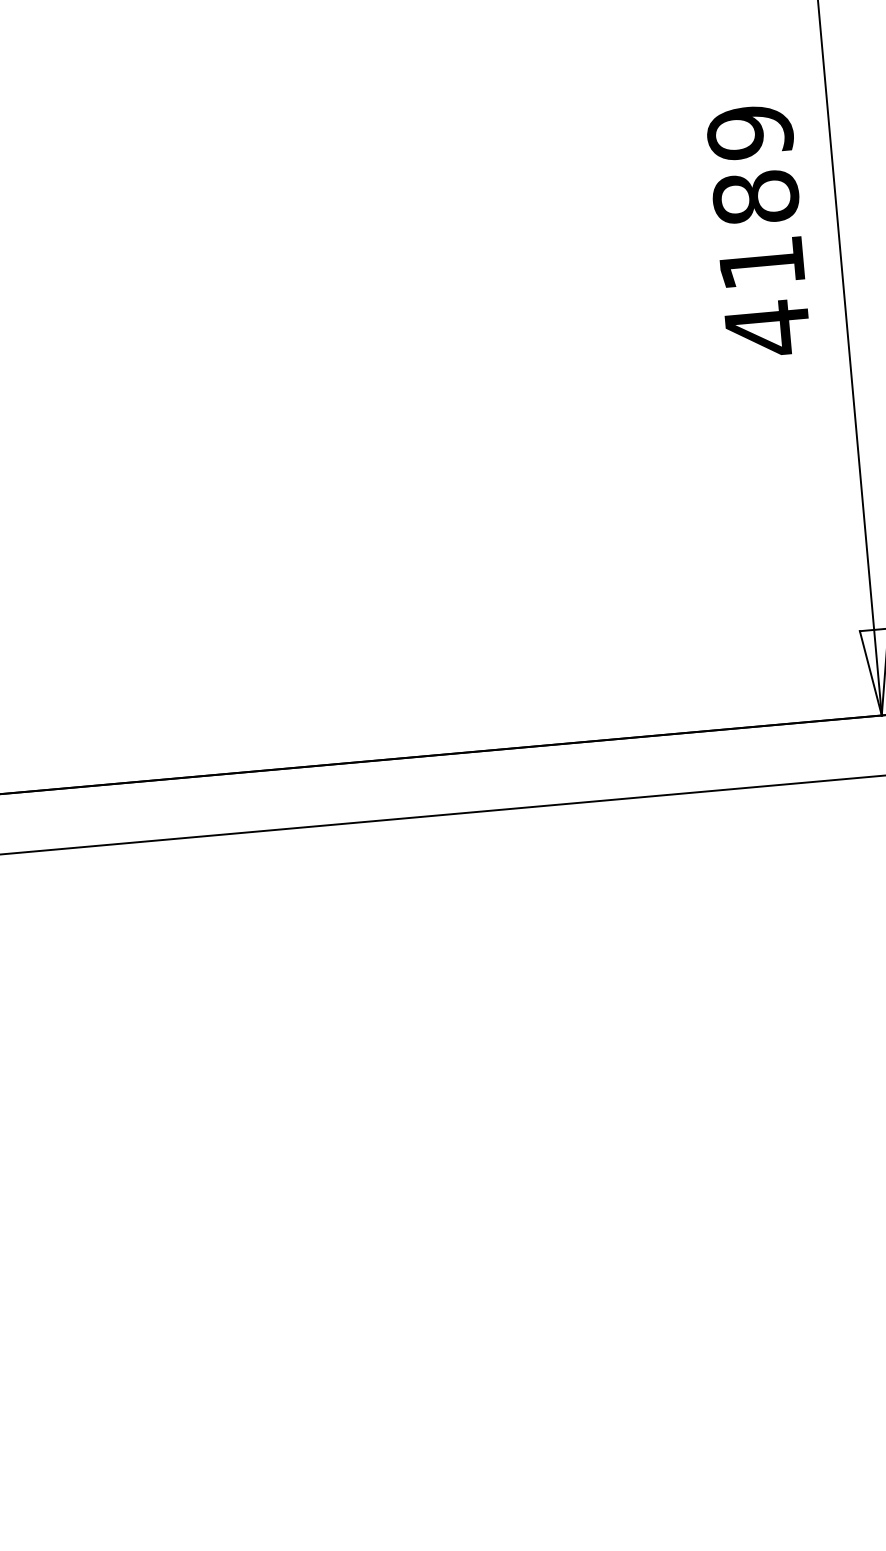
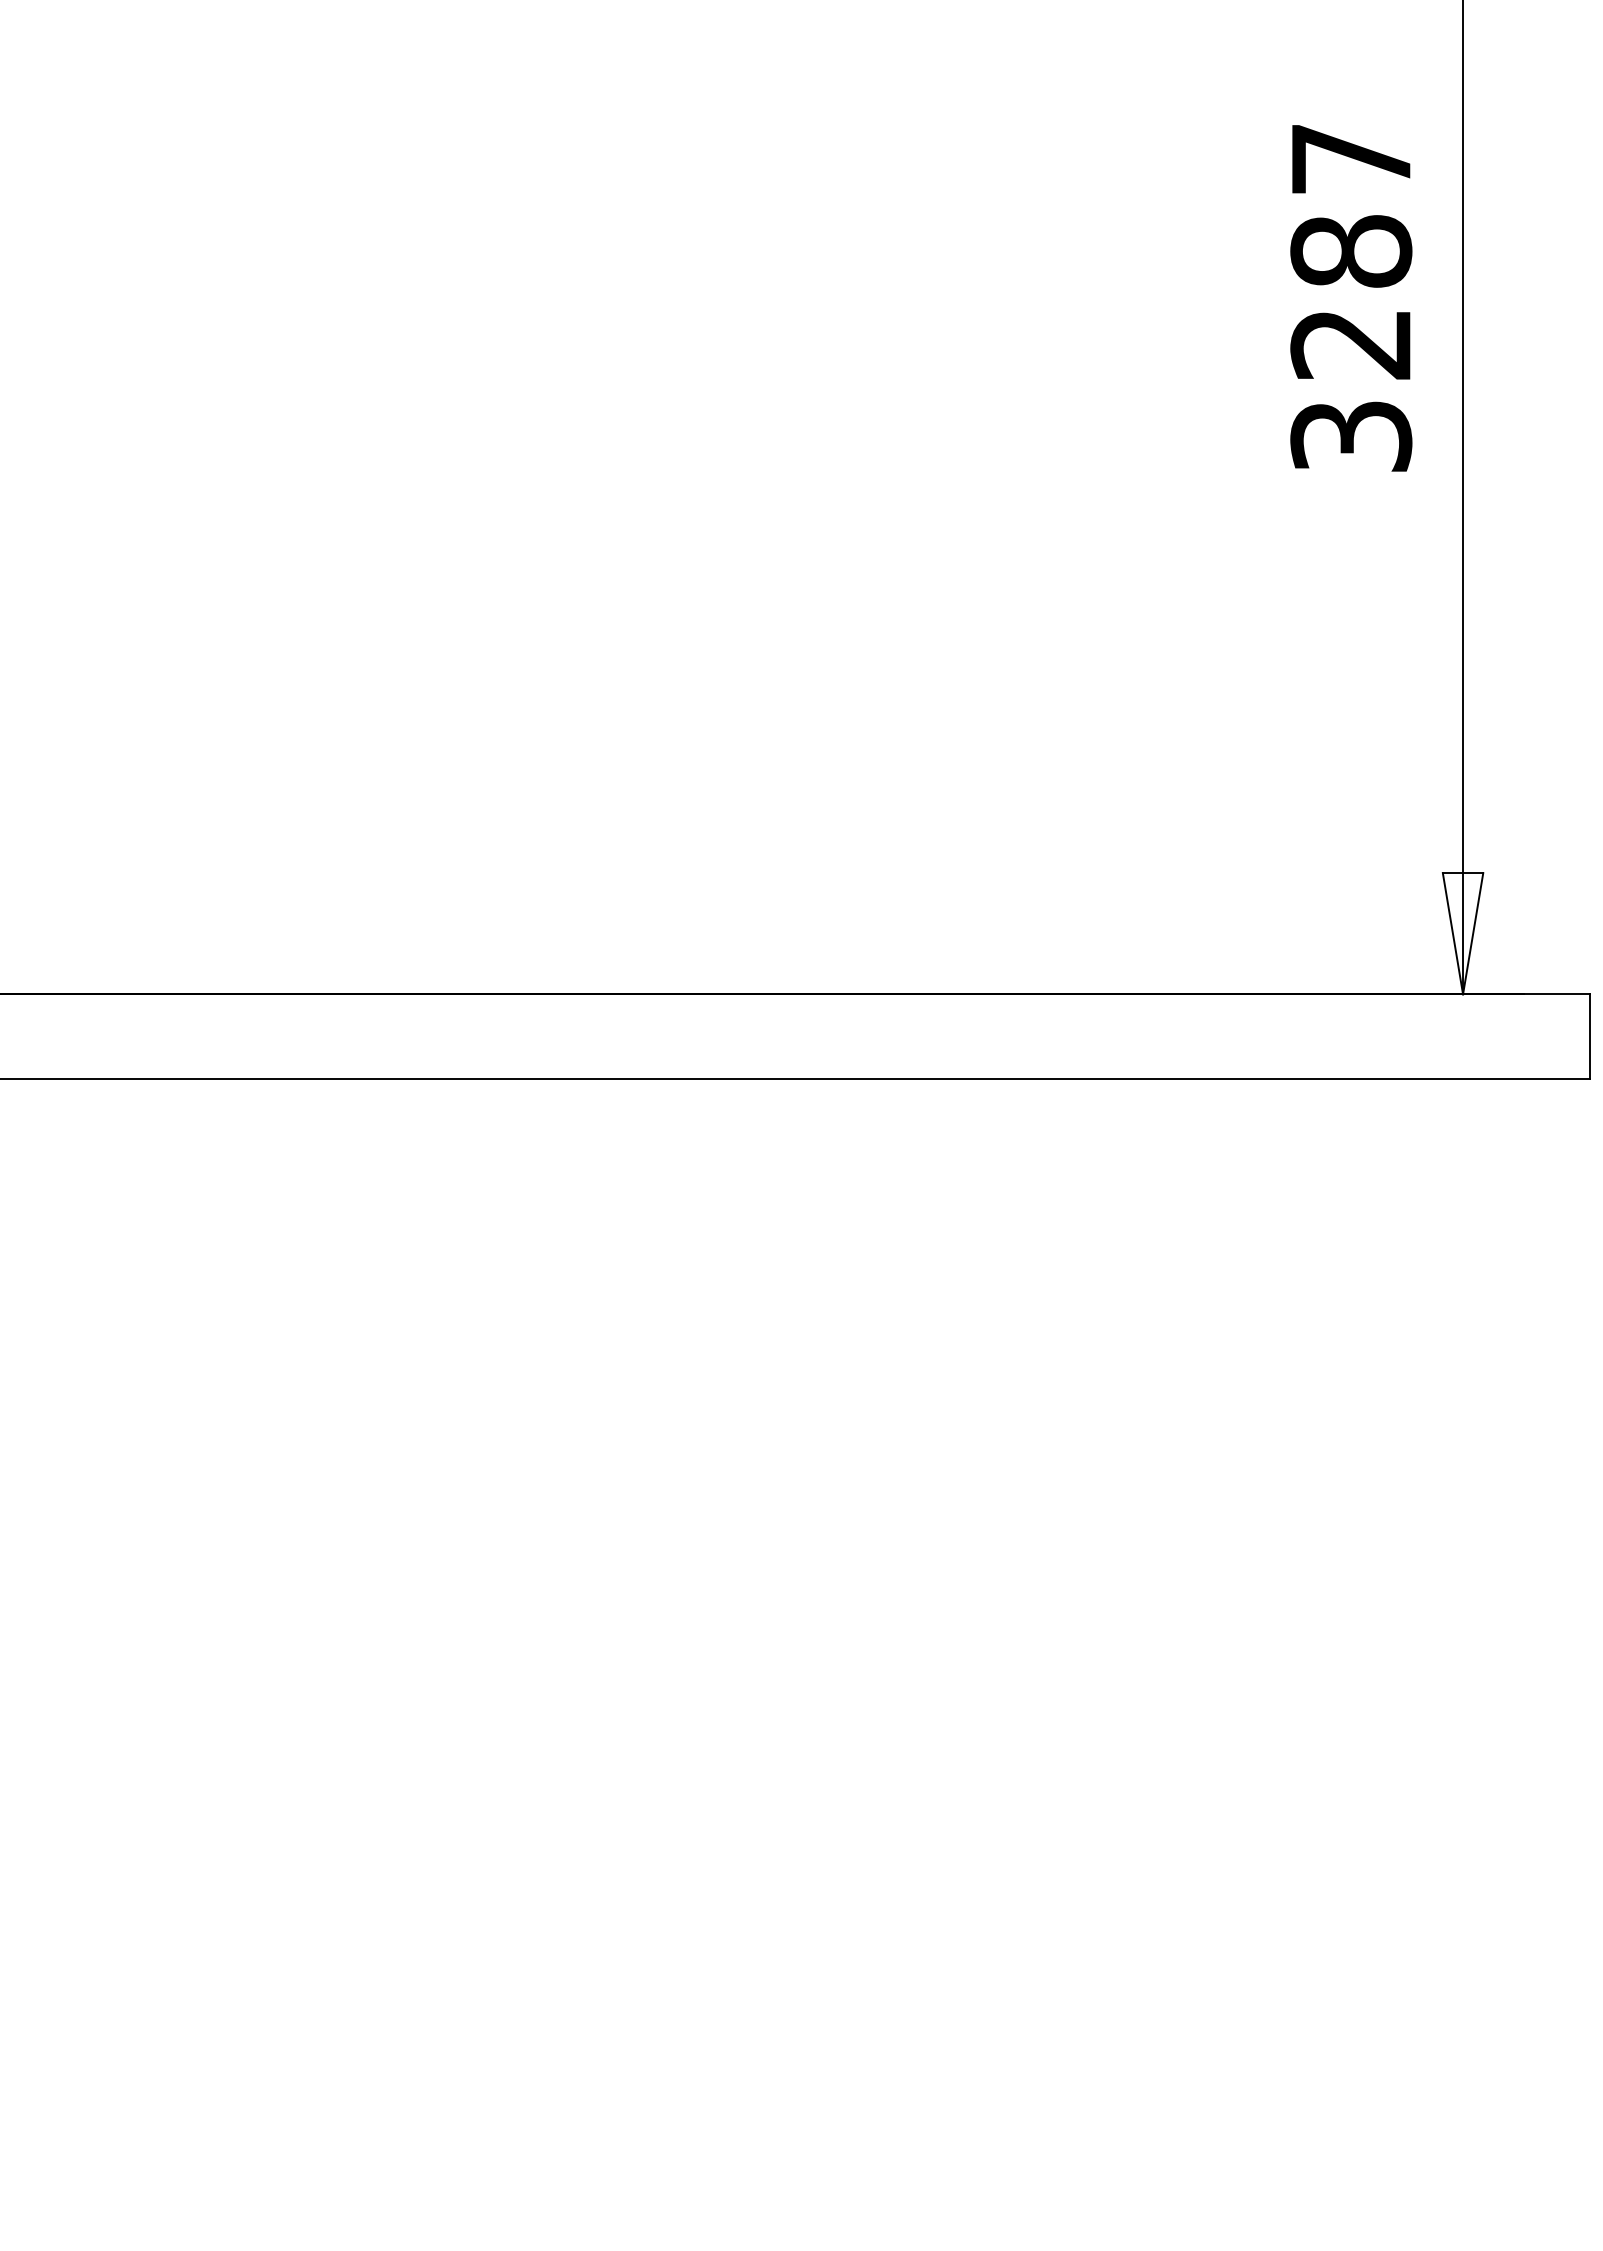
text: (759, 231) -> (1351, 299), 4189 -> 3287

